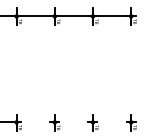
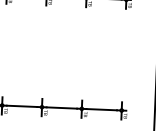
line: (35, 122) -> (21, 106), added
line: (73, 122) -> (61, 108), added
line: (111, 122) -> (101, 109), added

